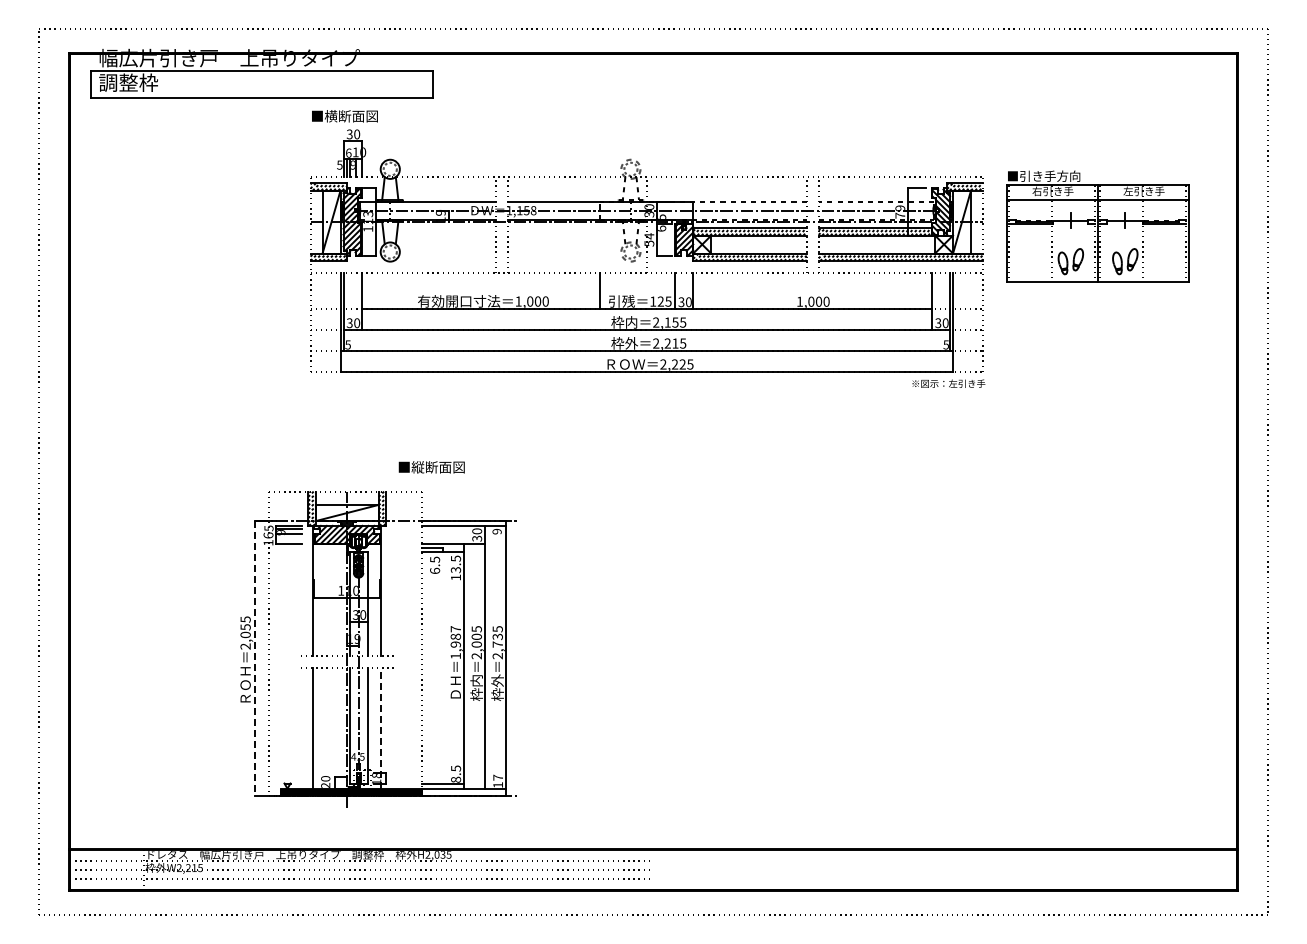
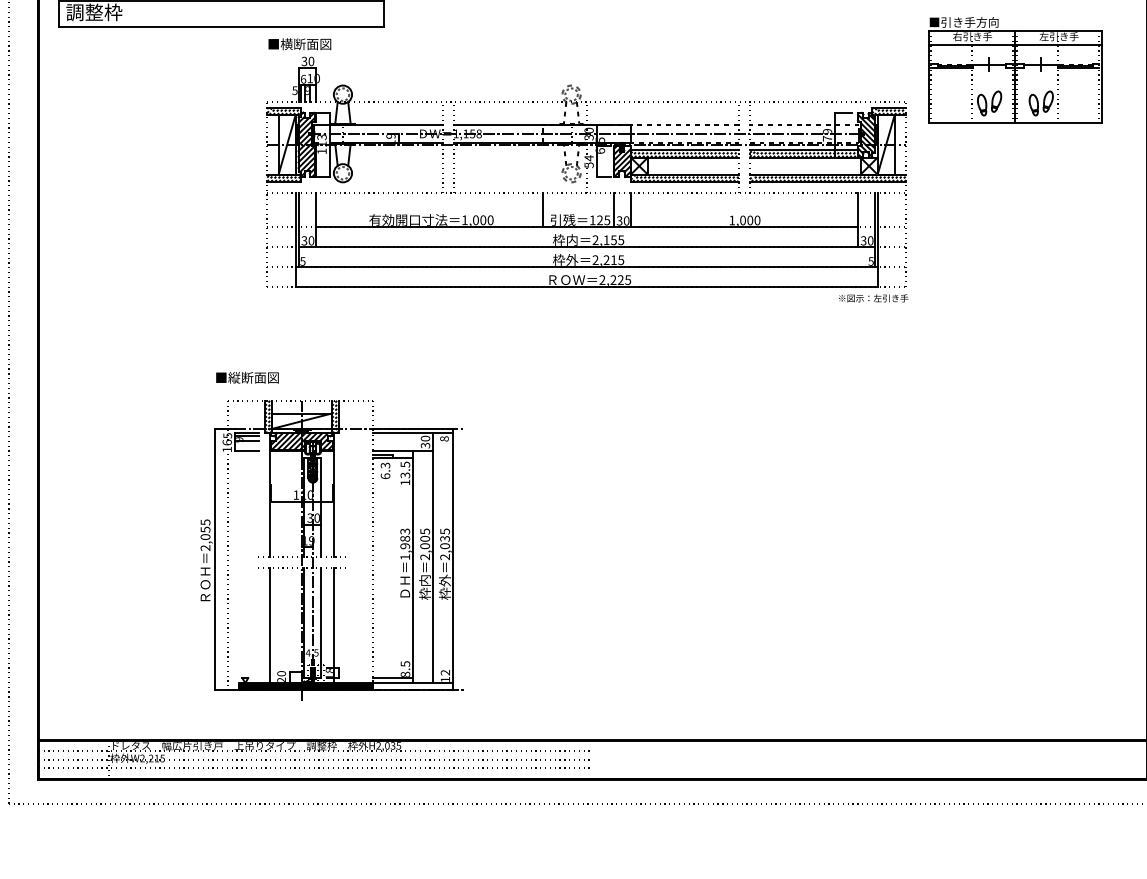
part: (1097, 226) -> (1014, 70), moved
text: (431, 467) -> (247, 377), moved
text: (496, 531) -> (443, 438), 9 -> 8
text: (434, 559) -> (384, 465), 6.5 -> 6.3
text: (455, 629) -> (404, 531), 1,987 -> 1,983
text: (497, 644) -> (444, 546), 2,735 -> 2,035
line: (255, 658) -> (214, 559), dashed -> solid
line: (381, 727) -> (334, 624), dashed -> solid
text: (497, 777) -> (444, 672), 17 -> 12

